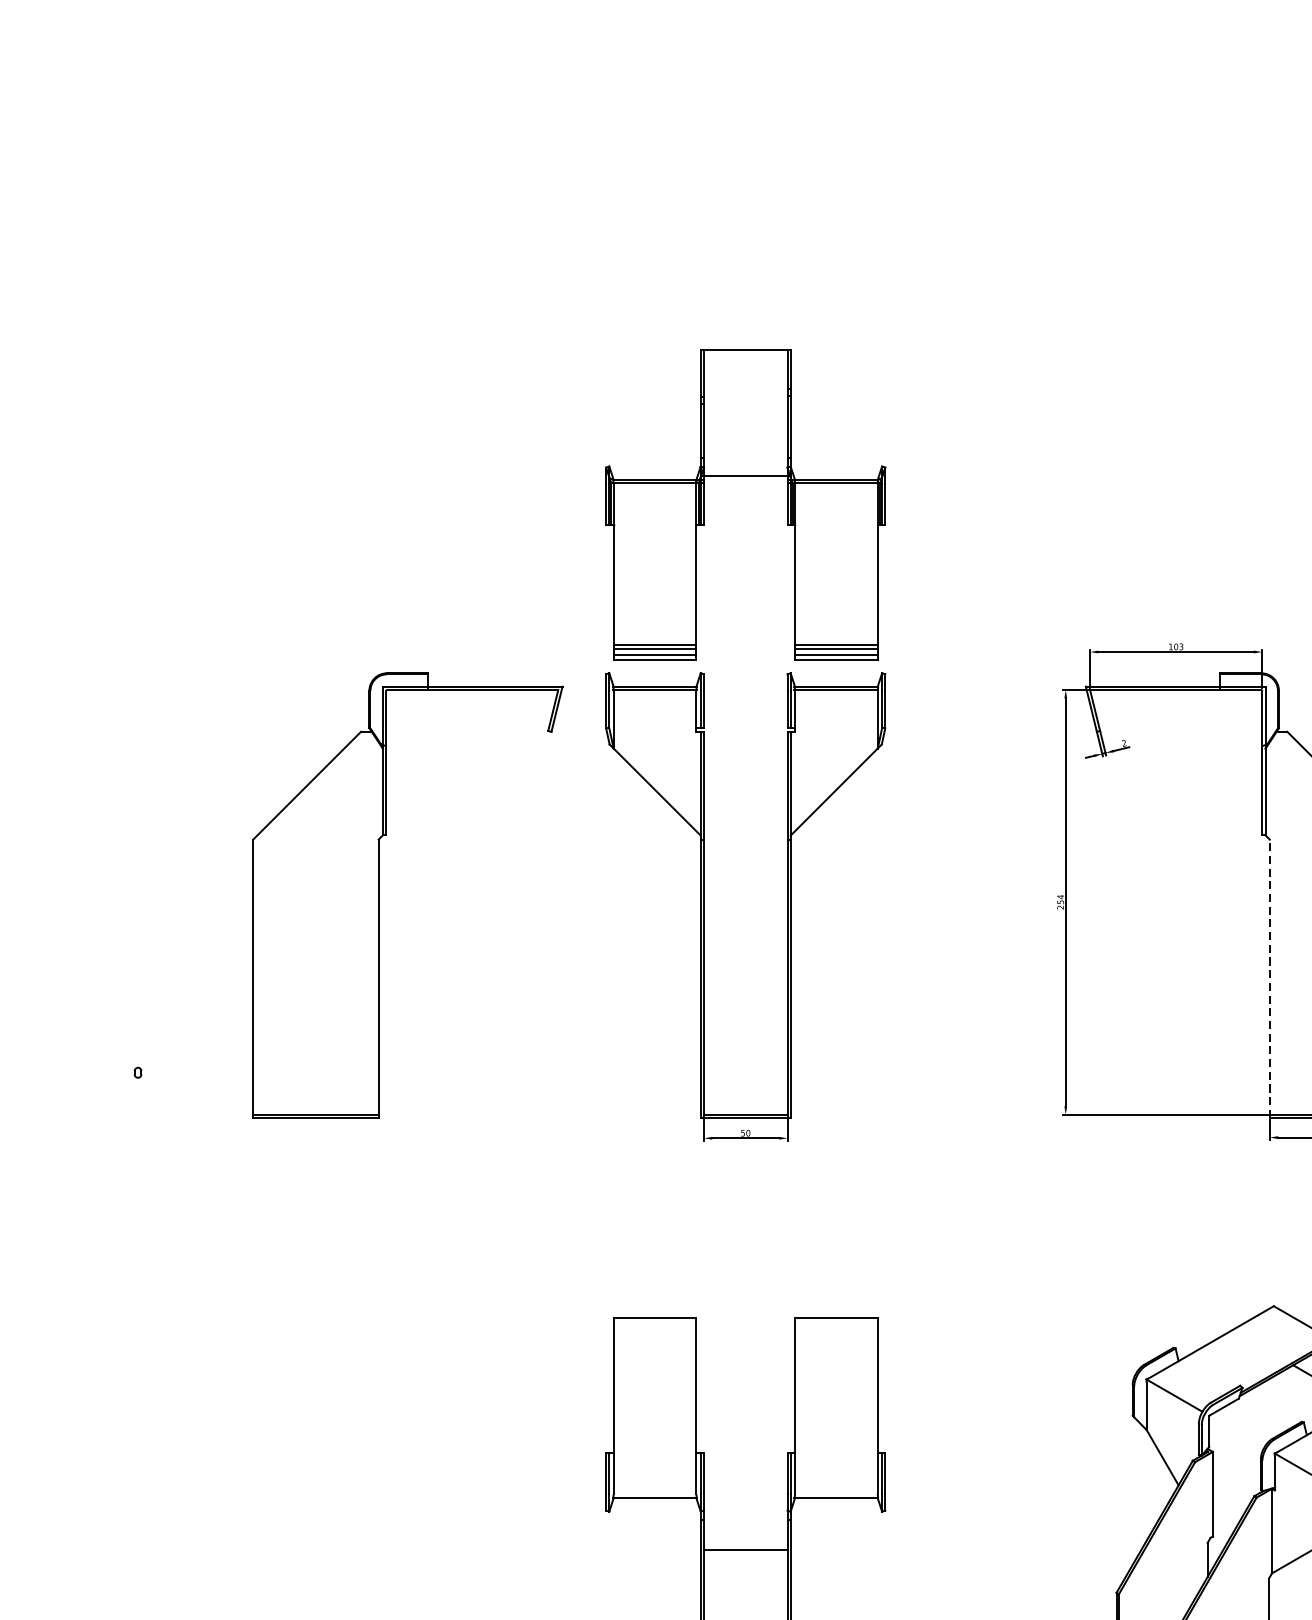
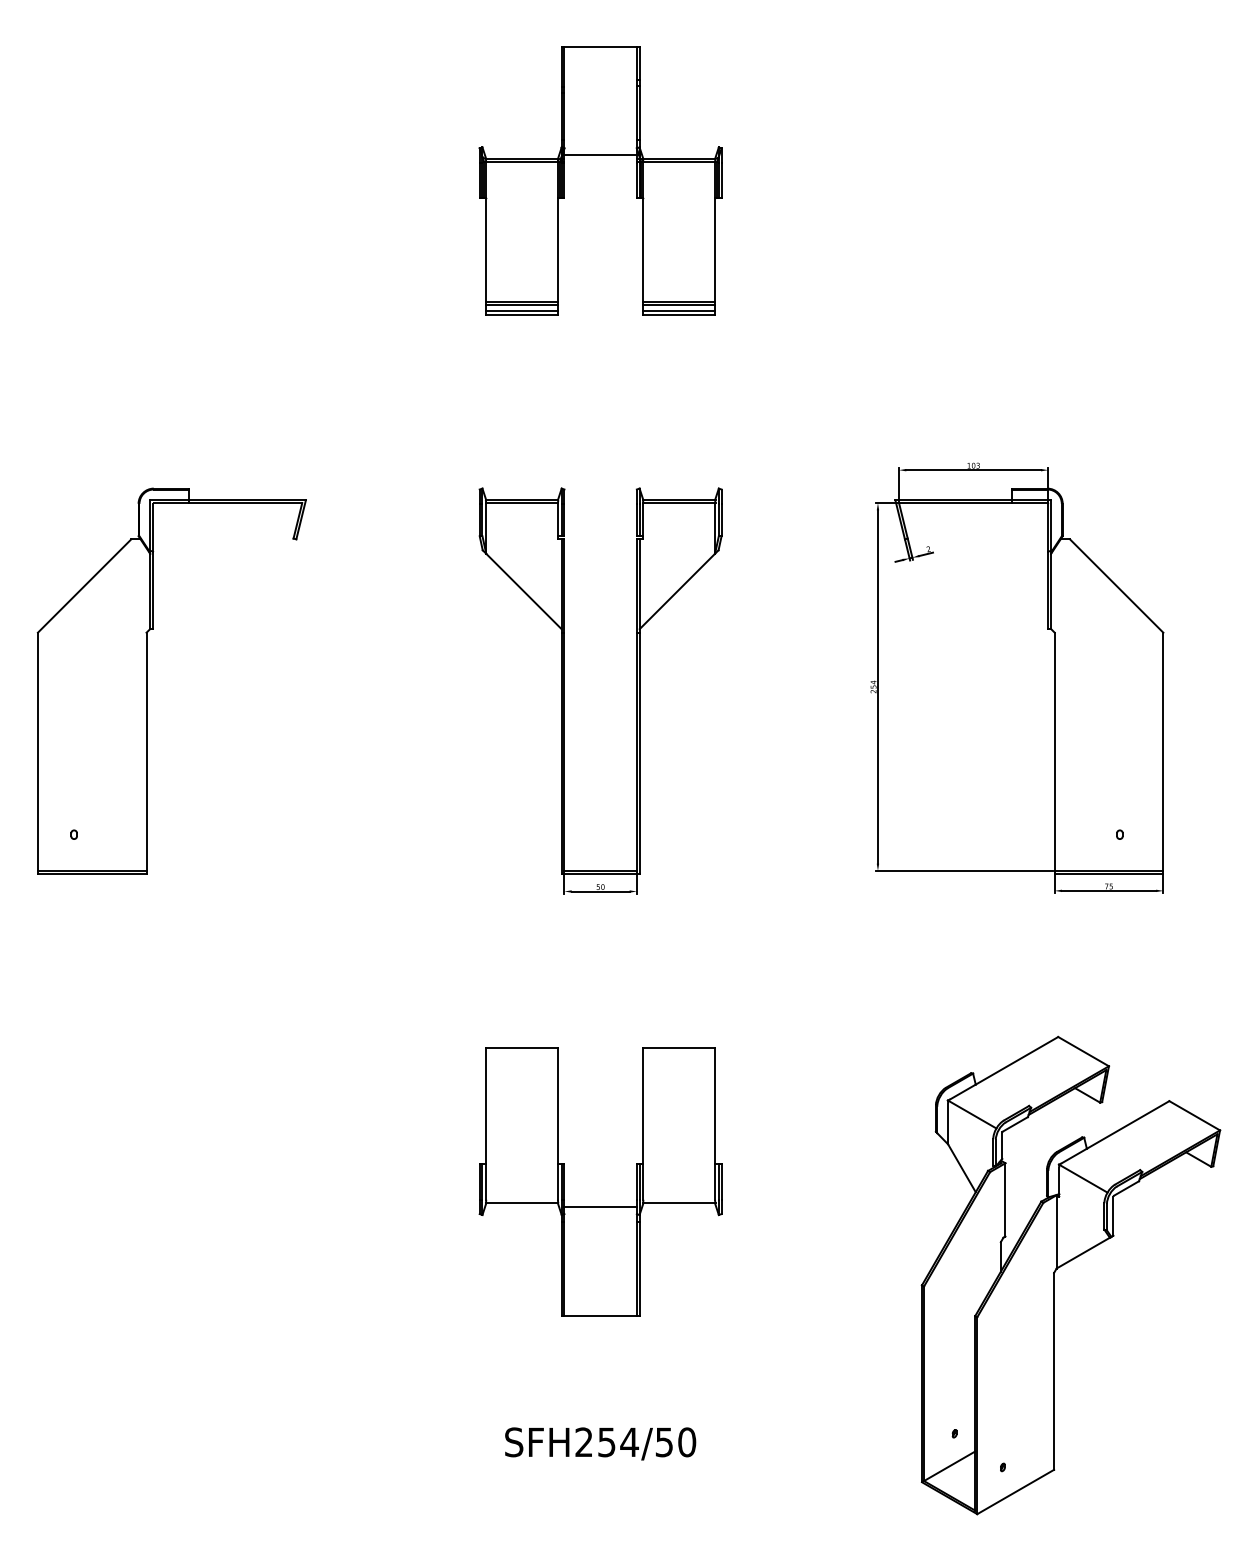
part: (745, 475) -> (600, 155), moved
part: (379, 894) -> (147, 680), moved
line: (1269, 979) -> (1054, 753), dashed -> solid
line: (745, 1550) -> (600, 1207), moved

